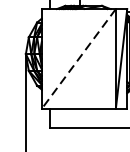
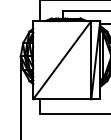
line: (79, 59) -> (62, 60), dashed -> solid

